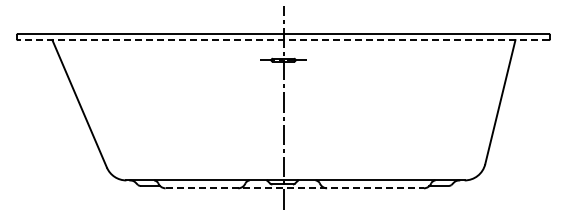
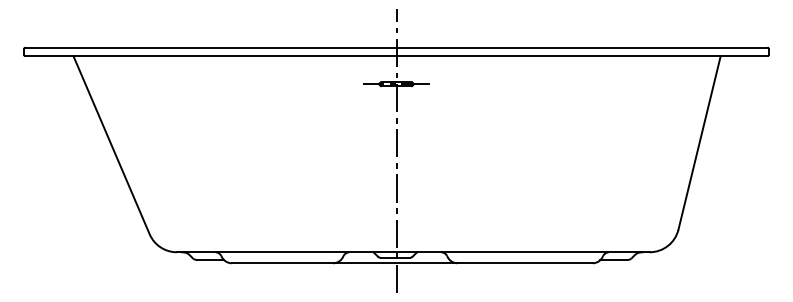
line: (282, 40) -> (395, 56), dashed -> solid
line: (295, 188) -> (413, 263), dashed -> solid

